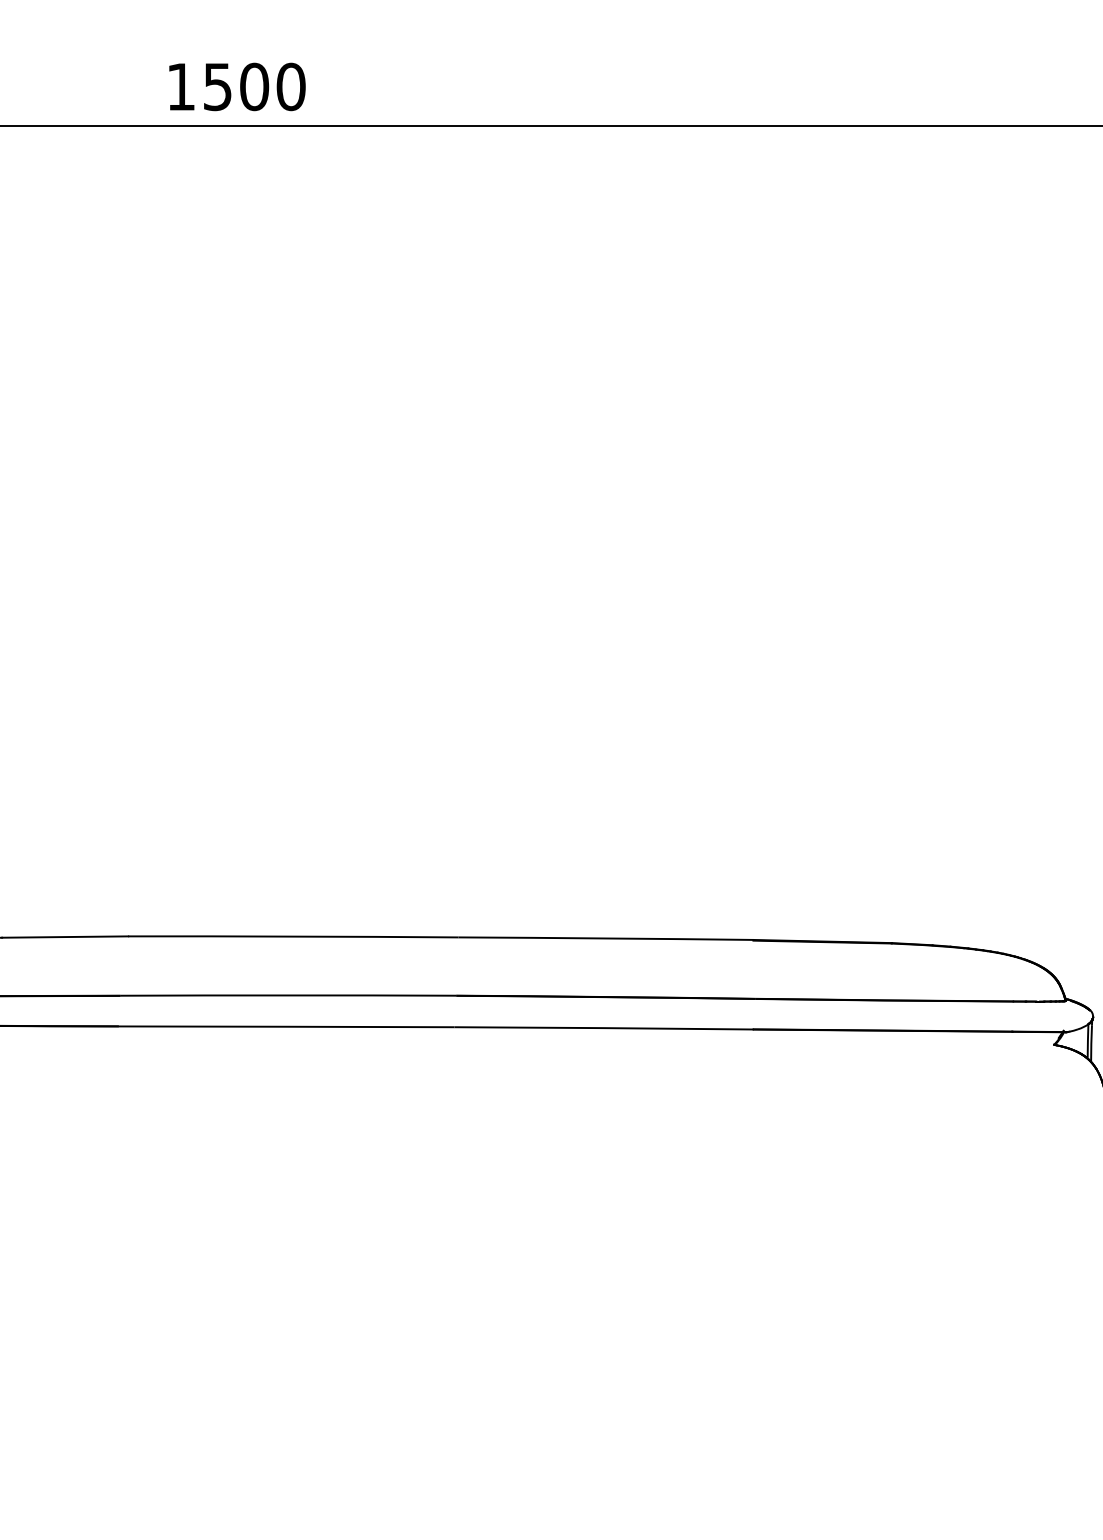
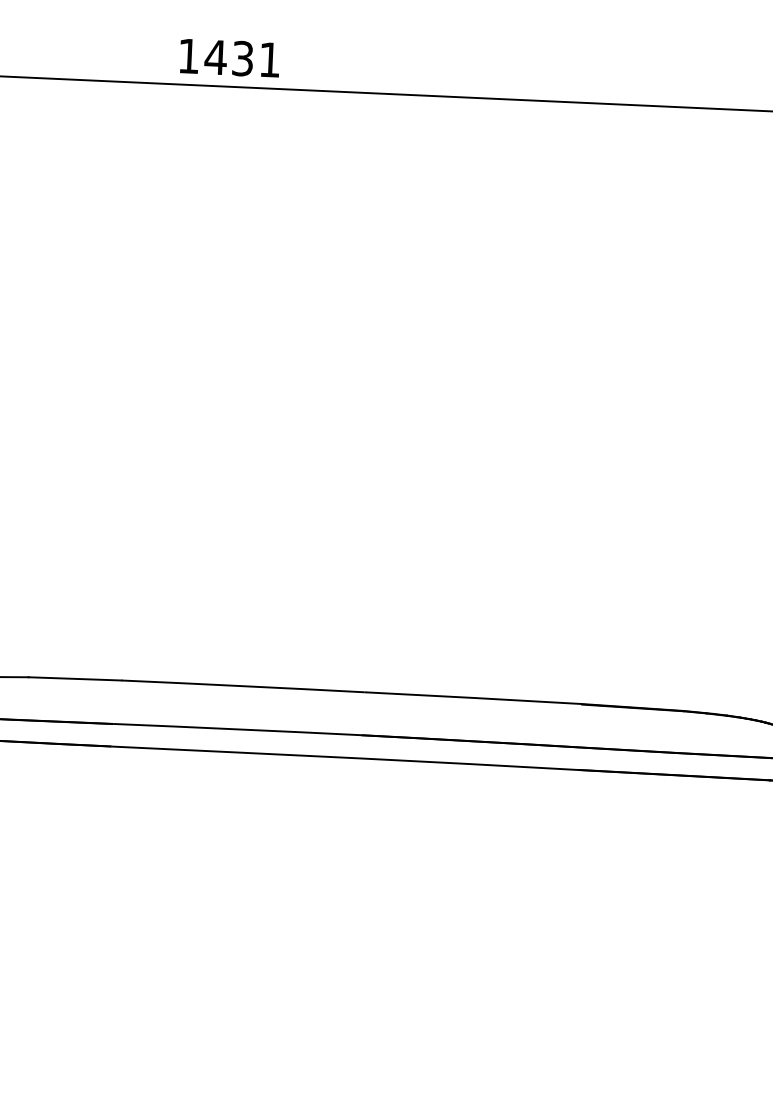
text: (253, 86) -> (242, 58), 1500 -> 1431

